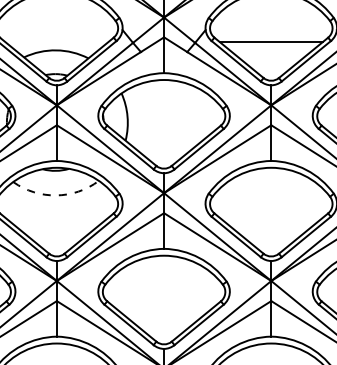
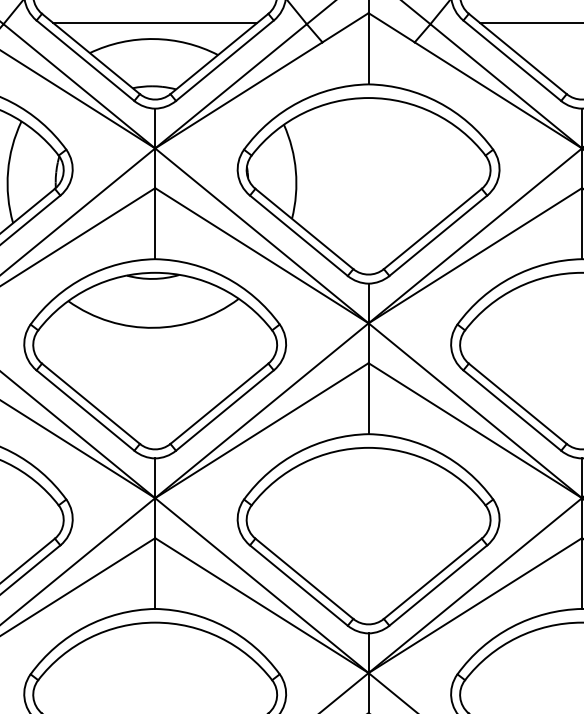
line: (56, 42) -> (154, 23), added
arc: (56, 195) -> (154, 327), dashed -> solid

